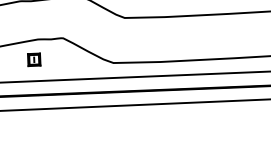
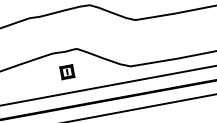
part: (34, 59) -> (67, 71), moved

